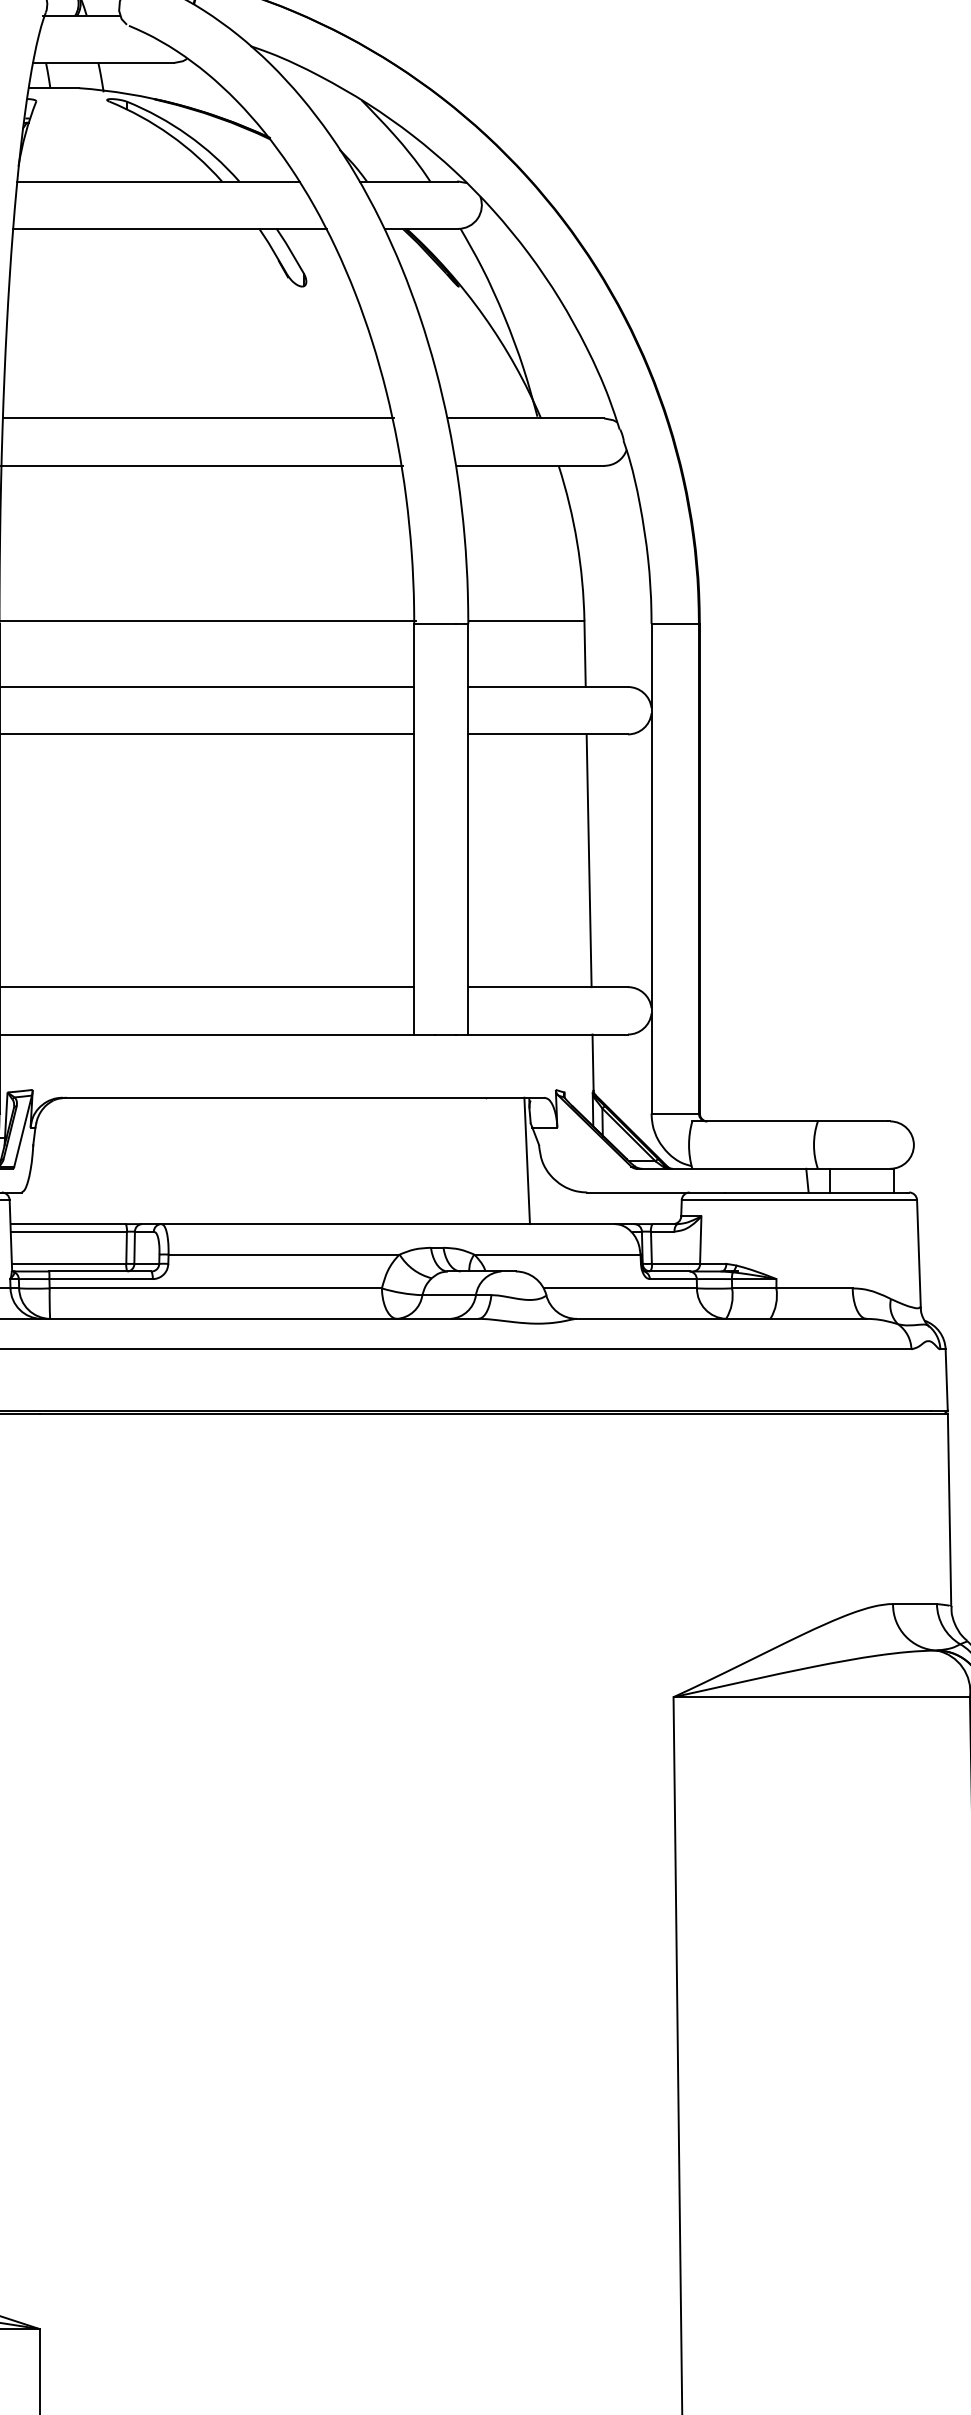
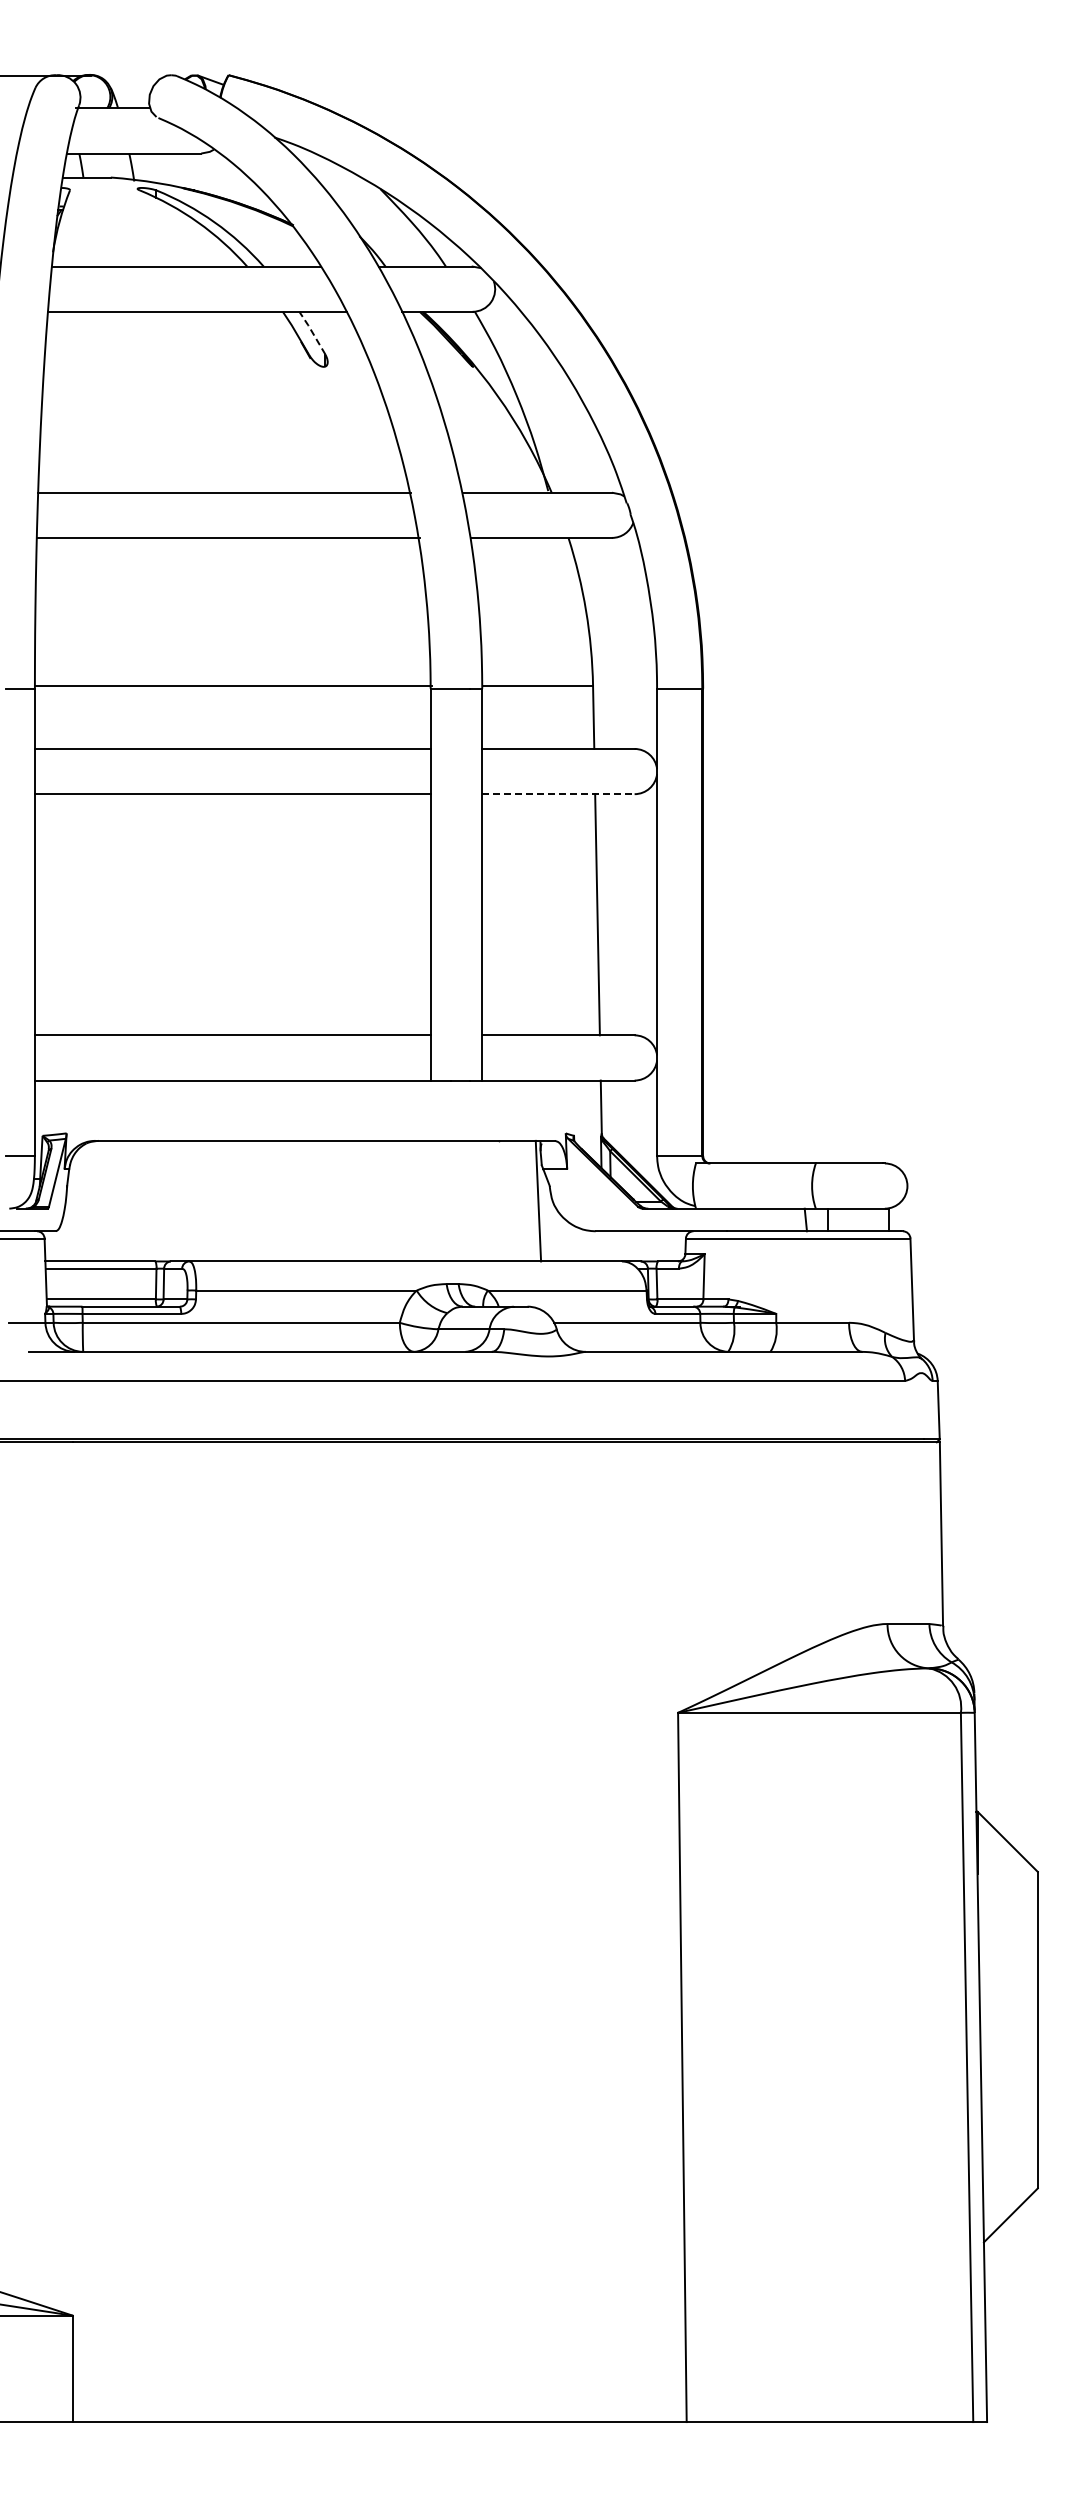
line: (290, 250) -> (312, 332), solid -> dashed
line: (548, 734) -> (558, 794), solid -> dashed

